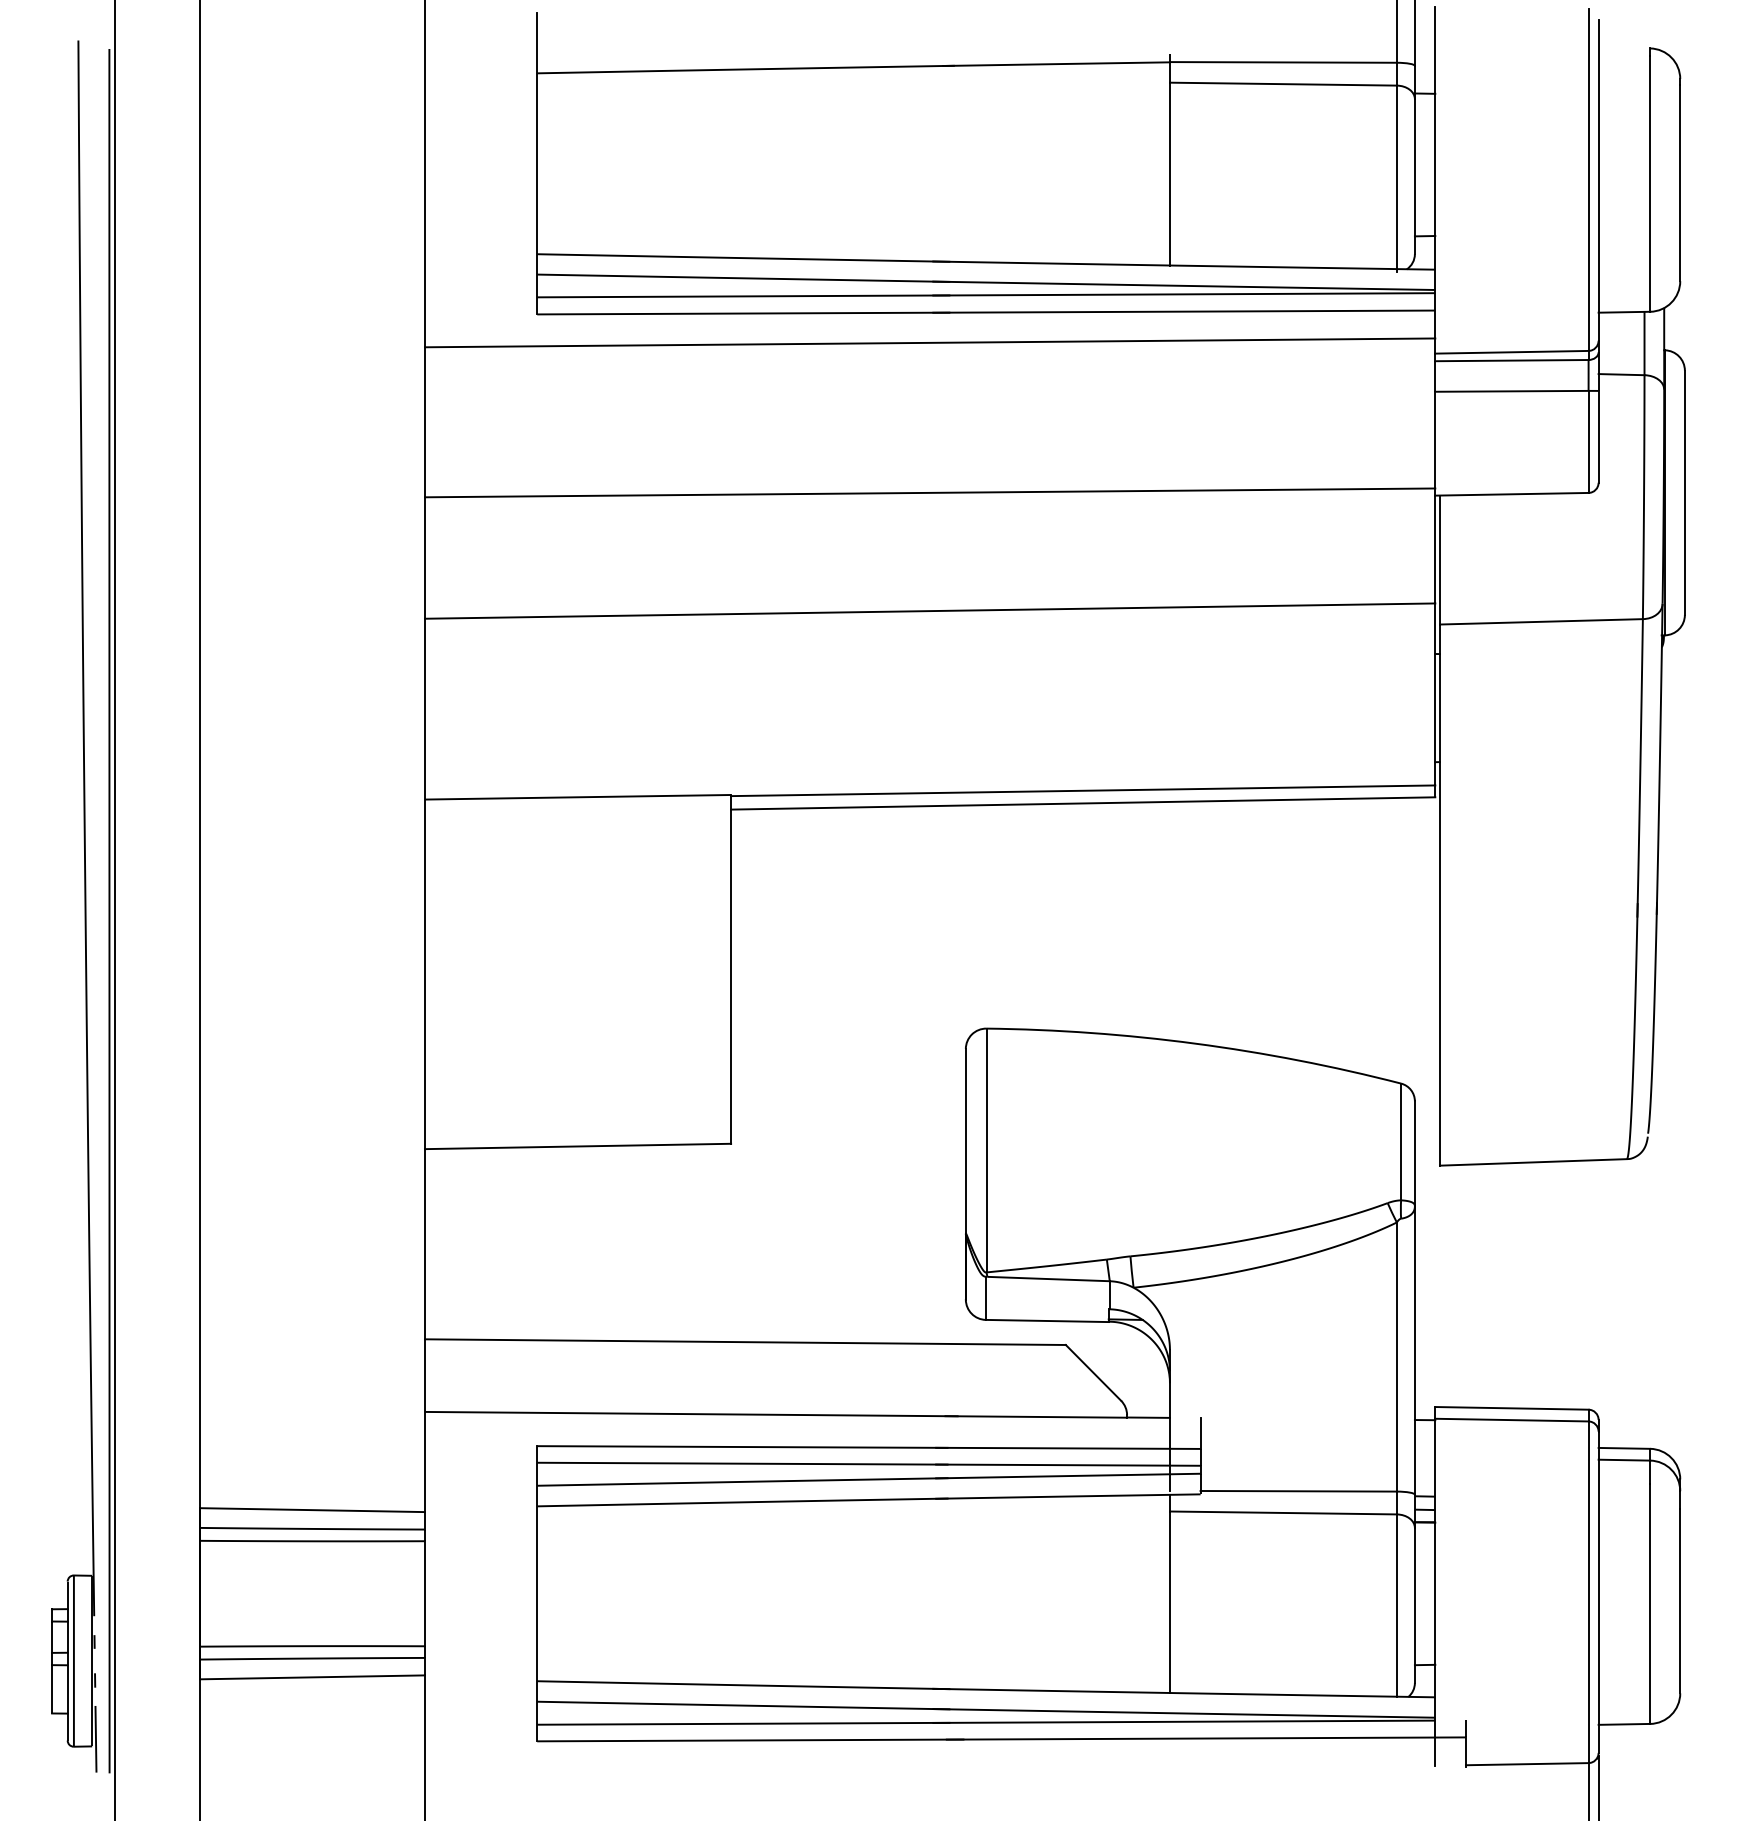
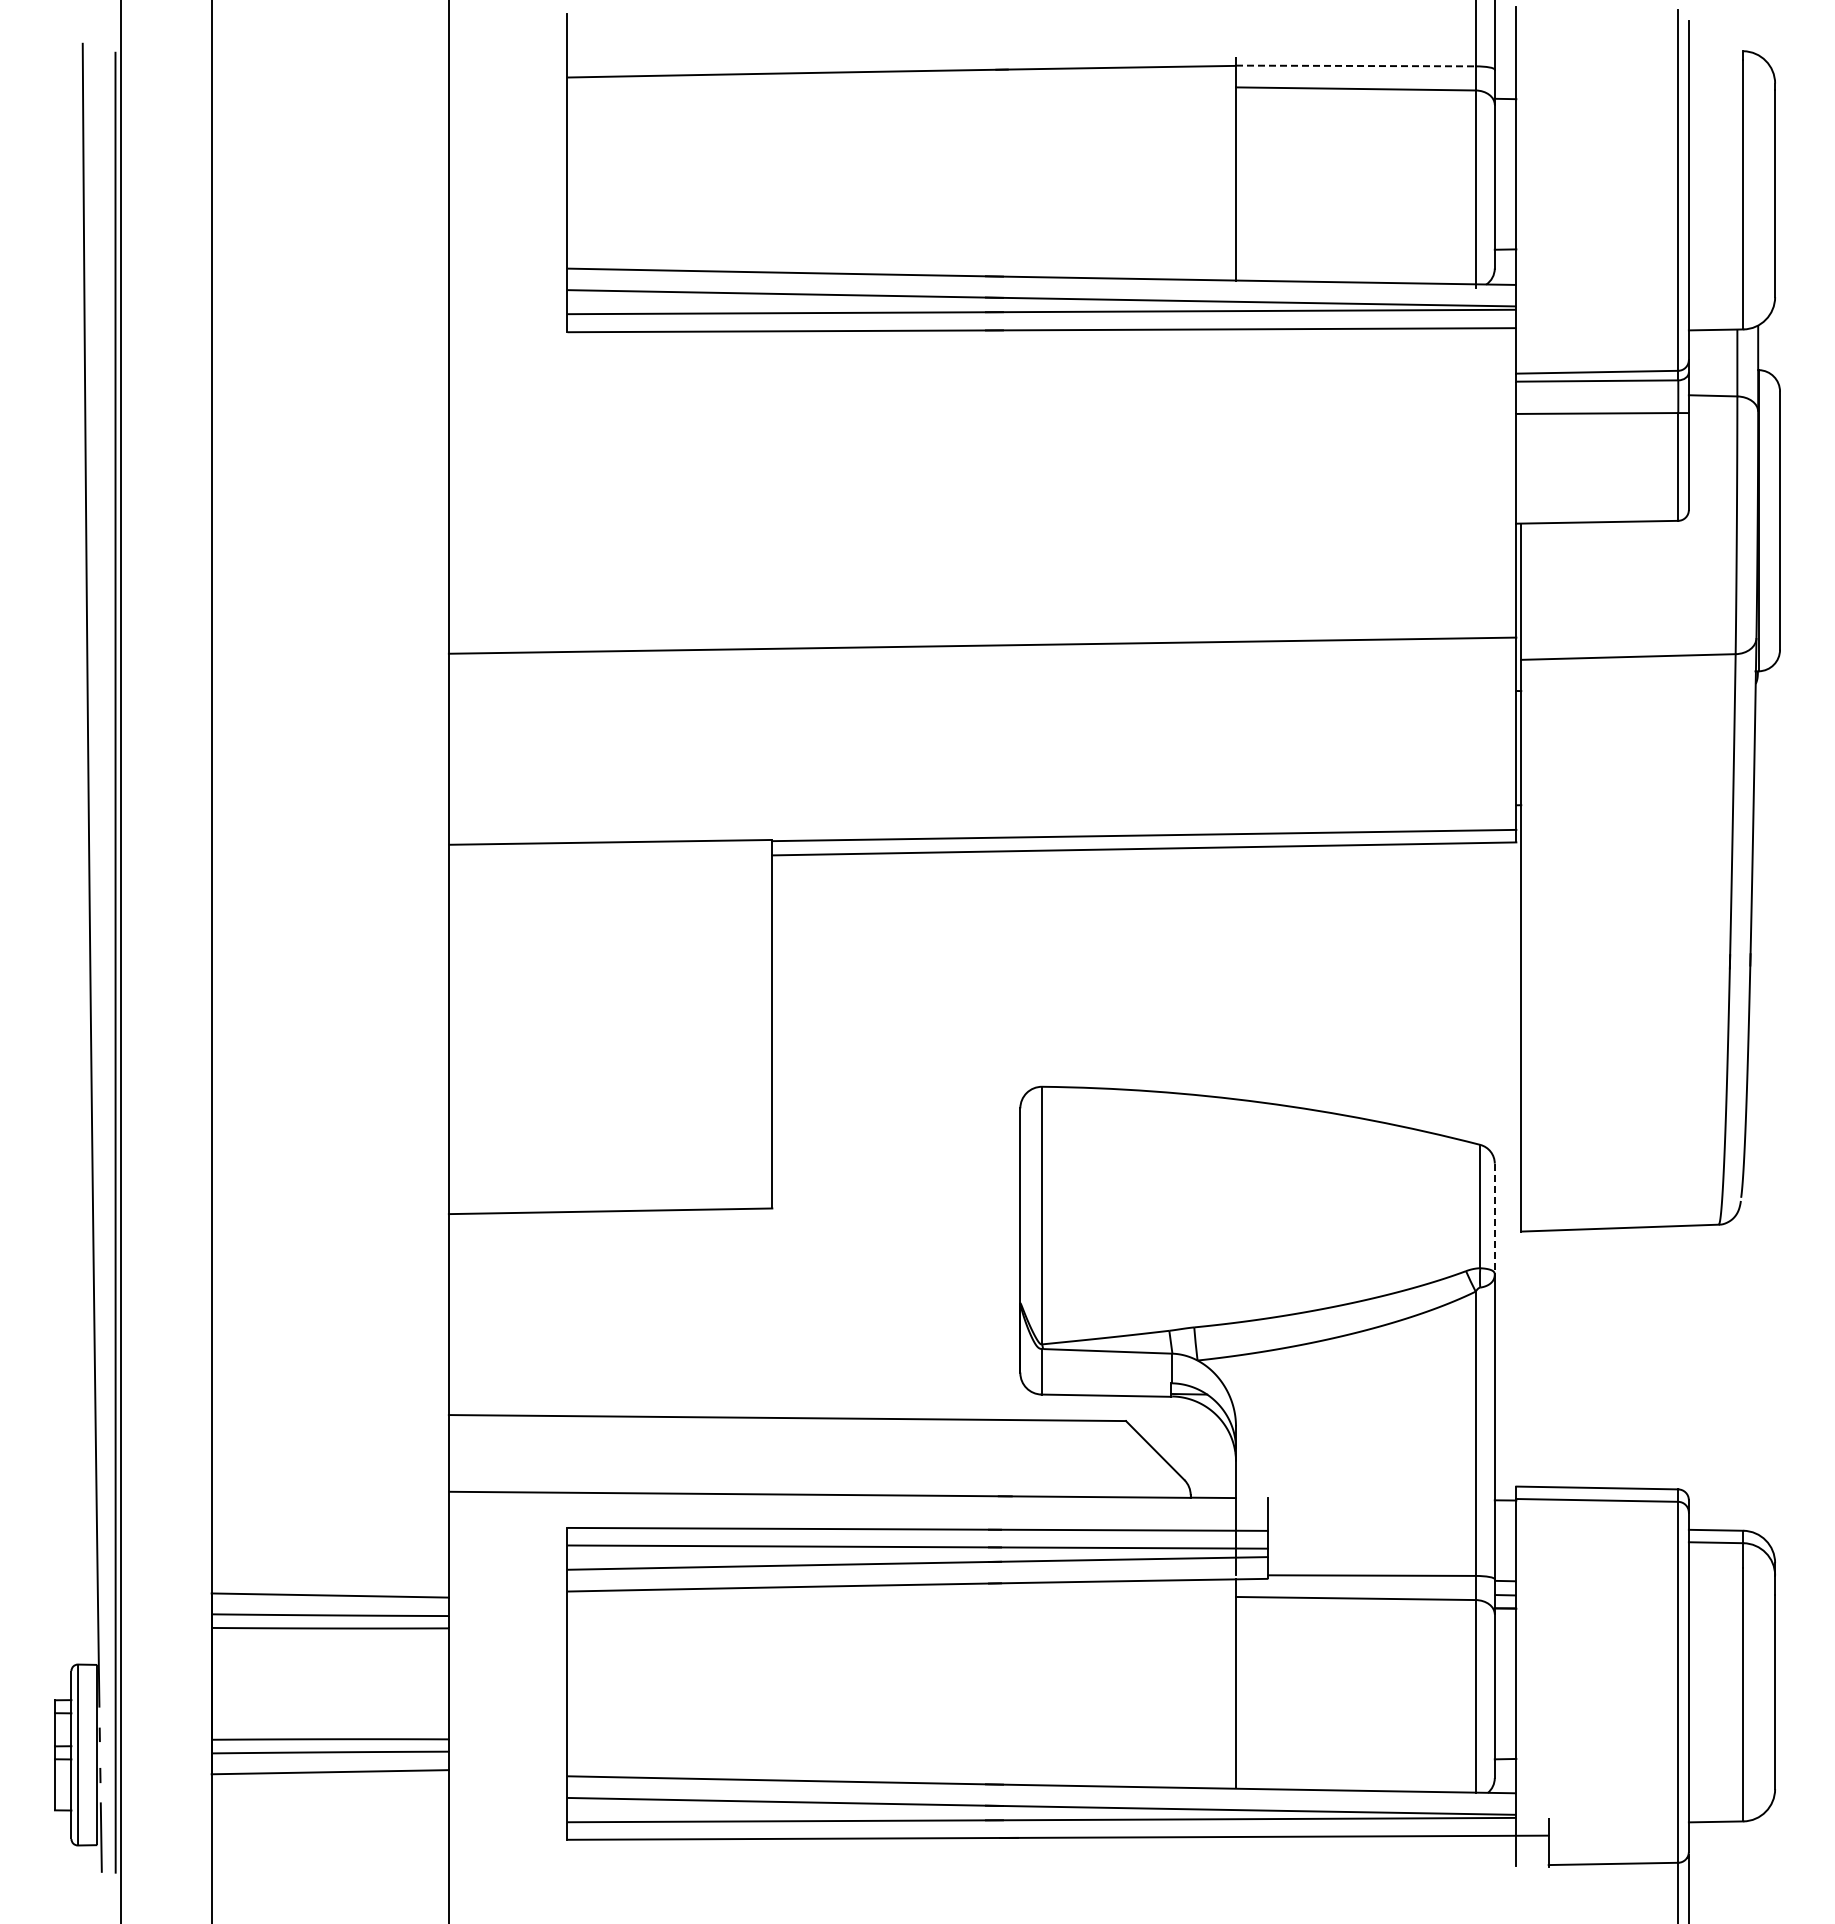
line: (1283, 61) -> (1355, 65), solid -> dashed
line: (930, 342) -> (982, 361), removed
line: (930, 492) -> (982, 520), removed
line: (1414, 1154) -> (1494, 1219), solid -> dashed

